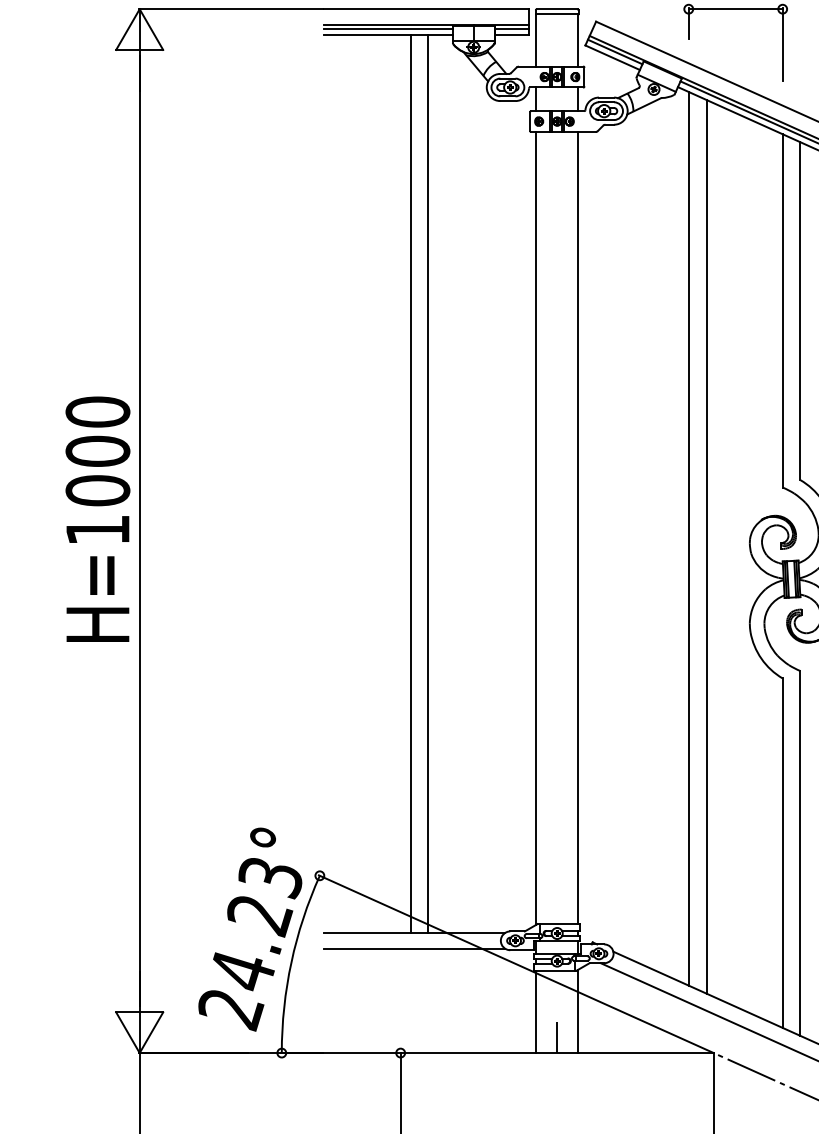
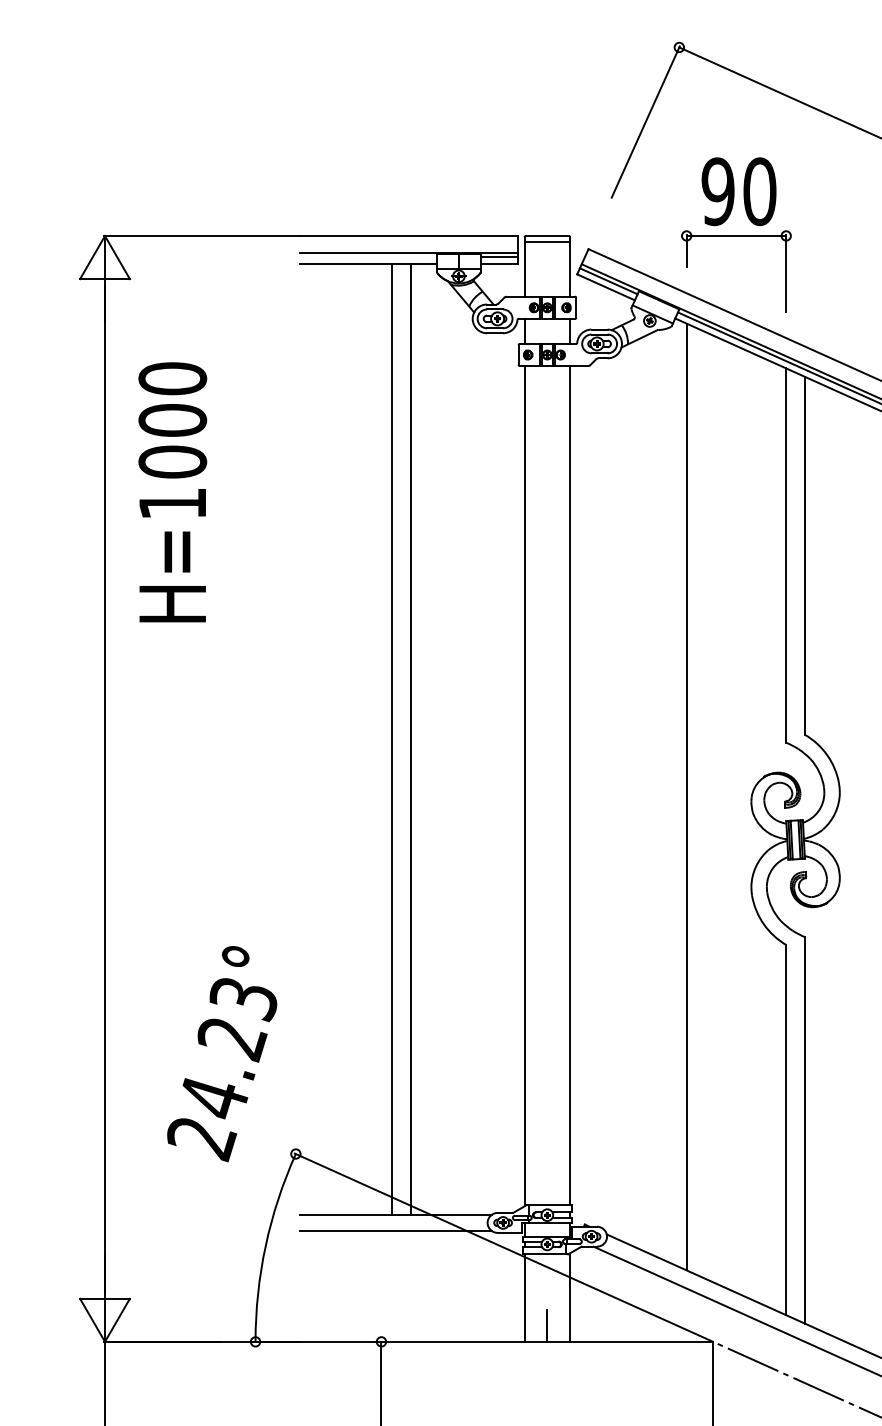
line: (387, 28) -> (367, 256), removed
text: (97, 519) -> (172, 492), moved
line: (706, 546) -> (705, 805), removed
text: (250, 930) -> (222, 1054), moved

